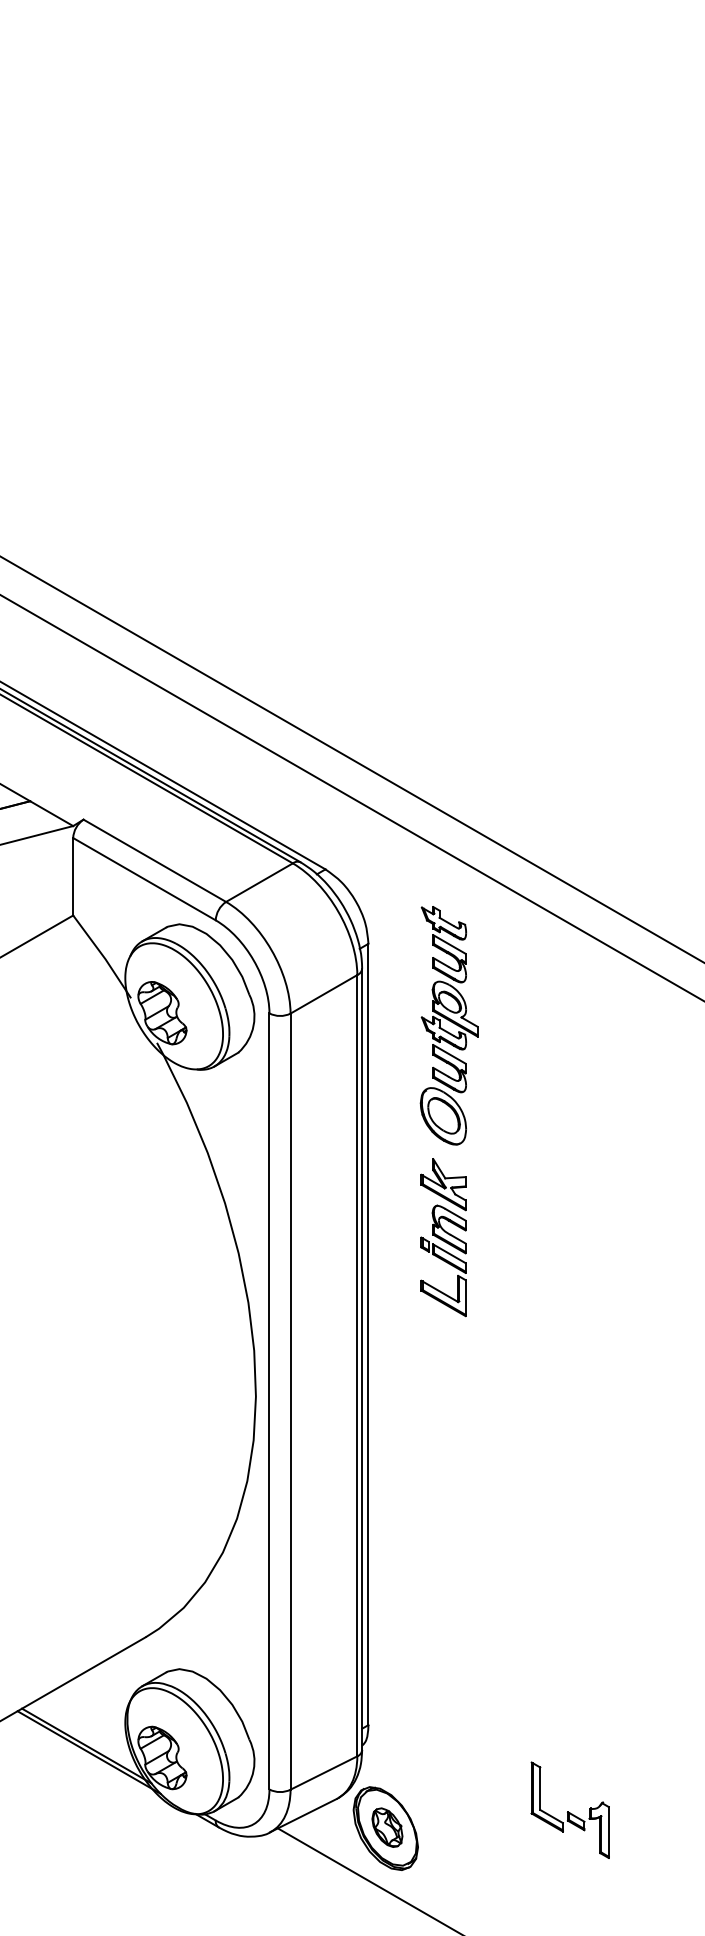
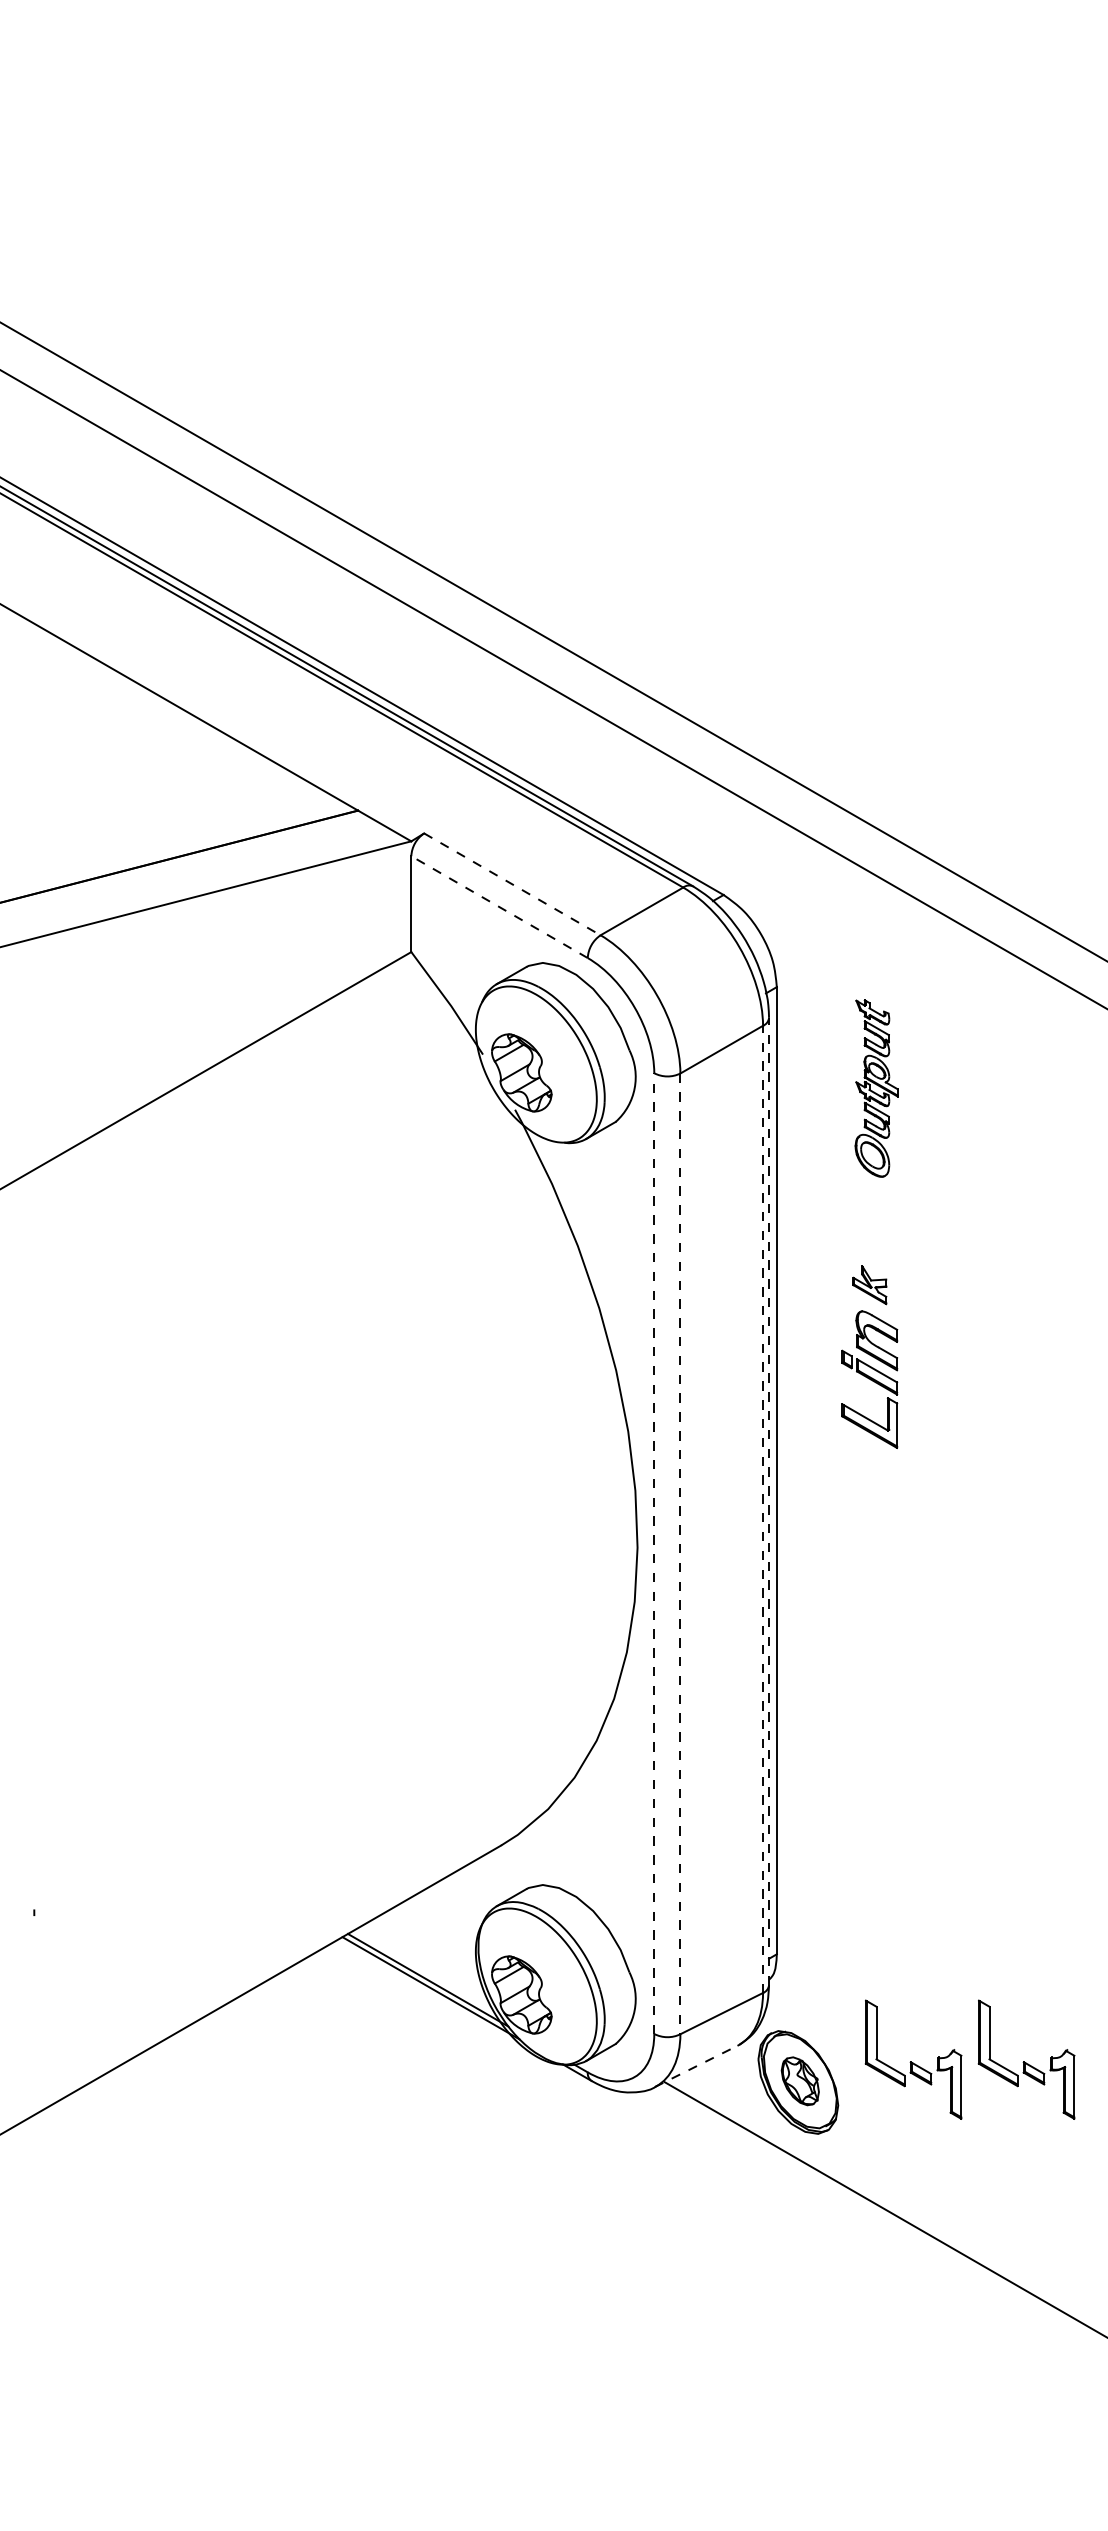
line: (154, 860) -> (512, 884), solid -> dashed
line: (144, 879) -> (499, 907), solid -> dashed
part: (448, 1025) -> (876, 1088), size x0.6
part: (443, 1184) -> (869, 1284), size x0.6
line: (362, 1359) -> (769, 1501), solid -> dashed
line: (357, 1365) -> (763, 1509), solid -> dashed
line: (269, 1401) -> (654, 1553), solid -> dashed
line: (290, 1402) -> (680, 1554), solid -> dashed
part: (478, 1810) -> (913, 2059), added
line: (303, 1815) -> (696, 2066), solid -> dashed

